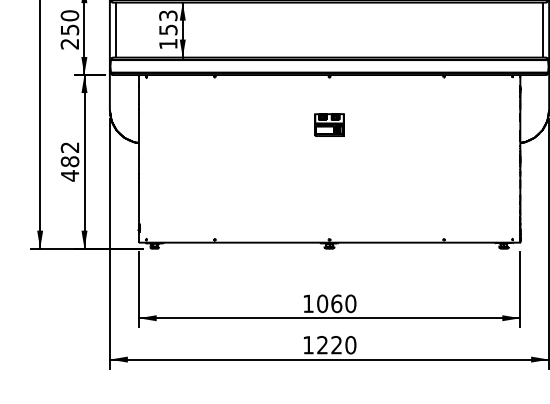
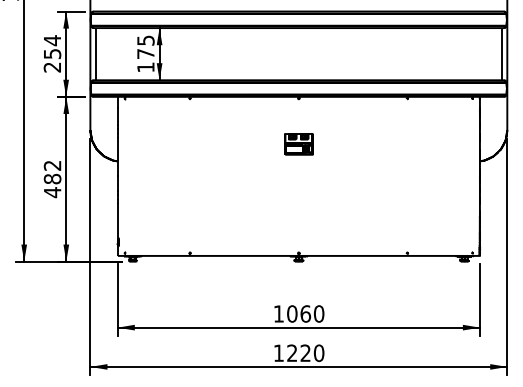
text: (69, 15) -> (52, 40), 250 -> 254
text: (167, 23) -> (145, 47), 153 -> 175

